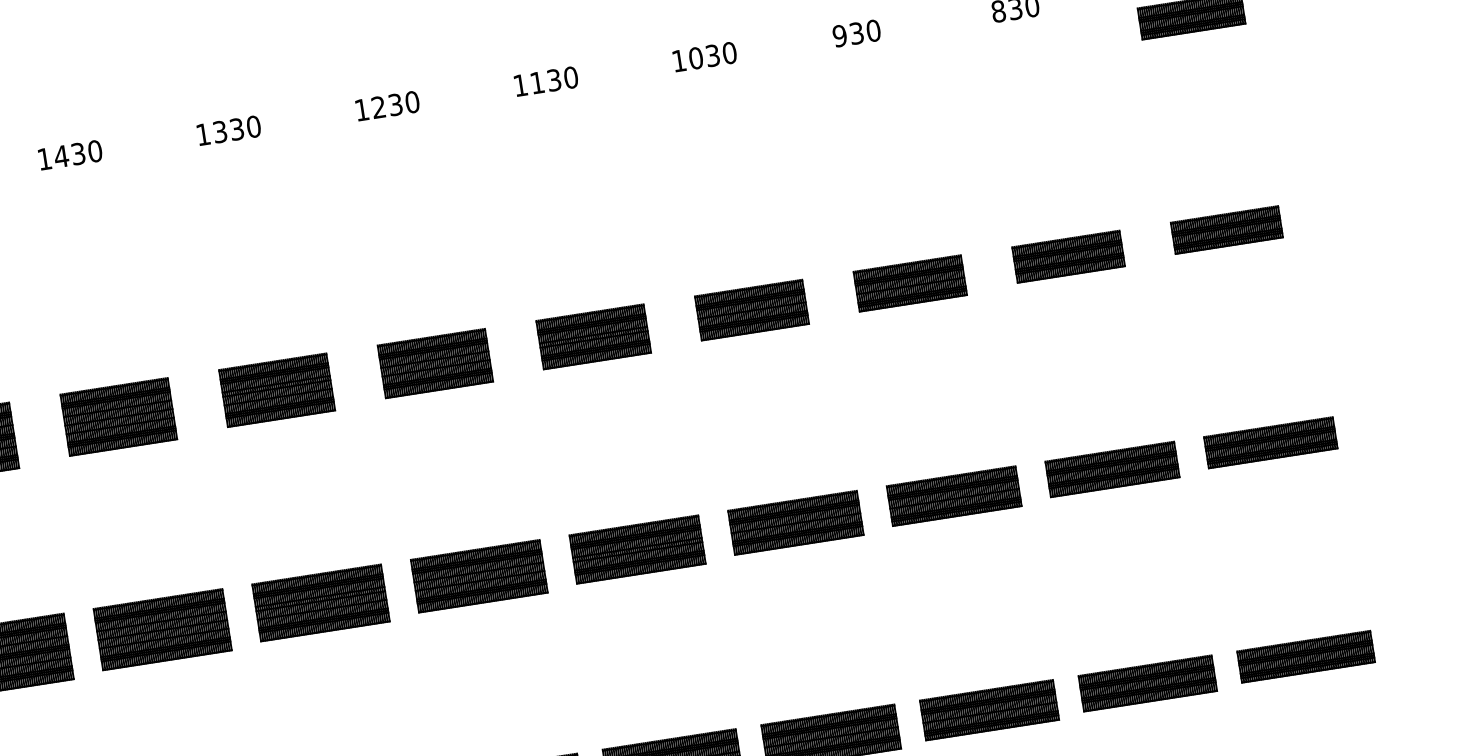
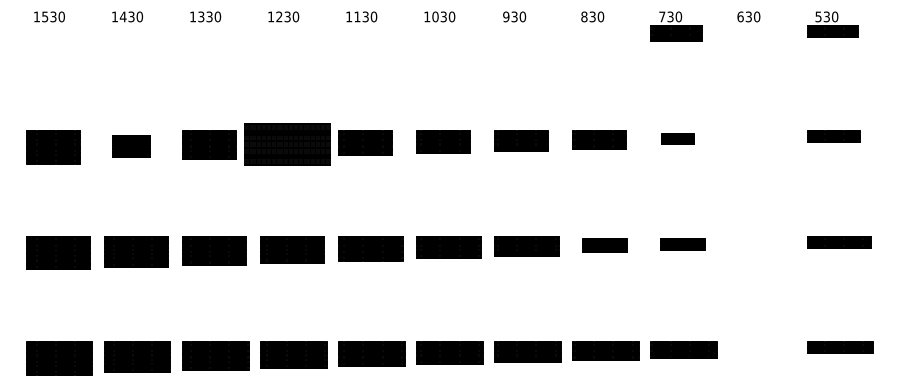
part: (1226, 229) -> (677, 138), size x0.6
part: (435, 362) -> (287, 143), size x1.6
part: (118, 415) -> (131, 145), size x0.7
part: (1269, 443) -> (682, 244), size x0.7
part: (1111, 469) -> (604, 245), size x0.7

